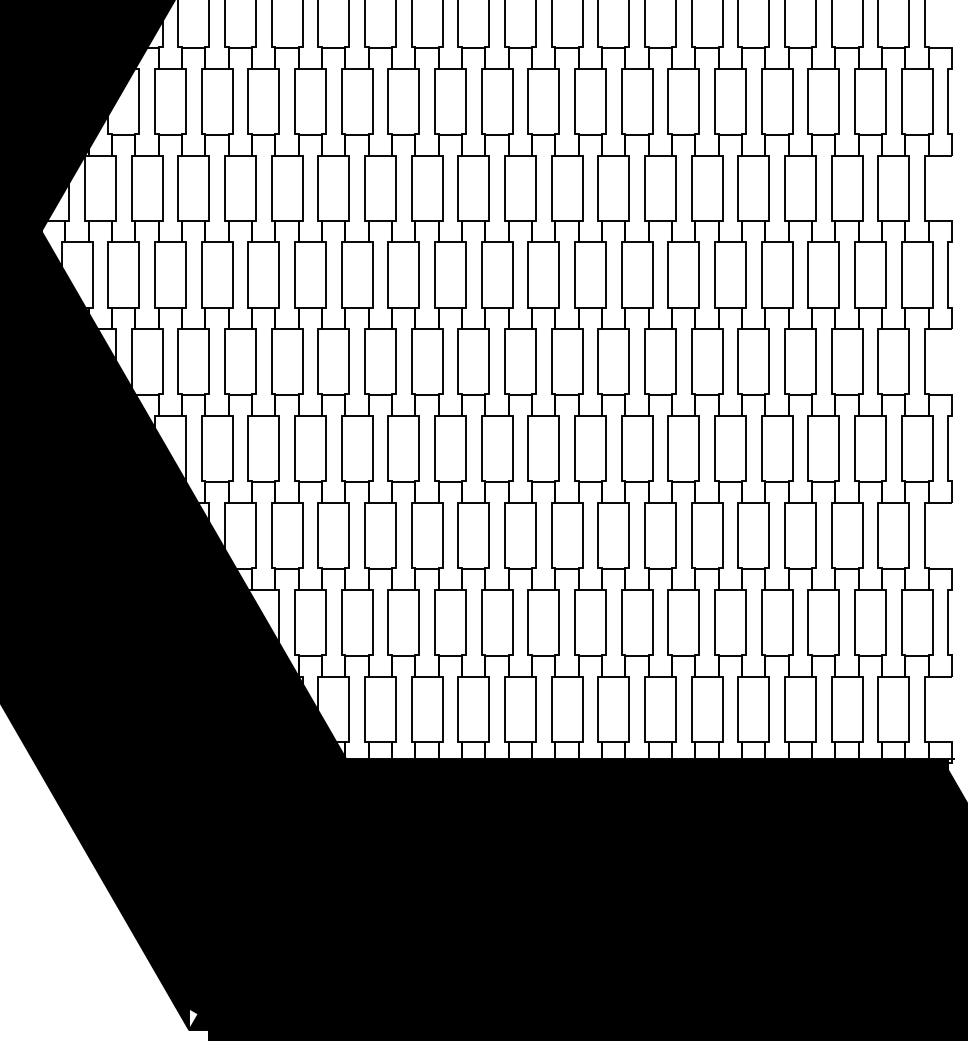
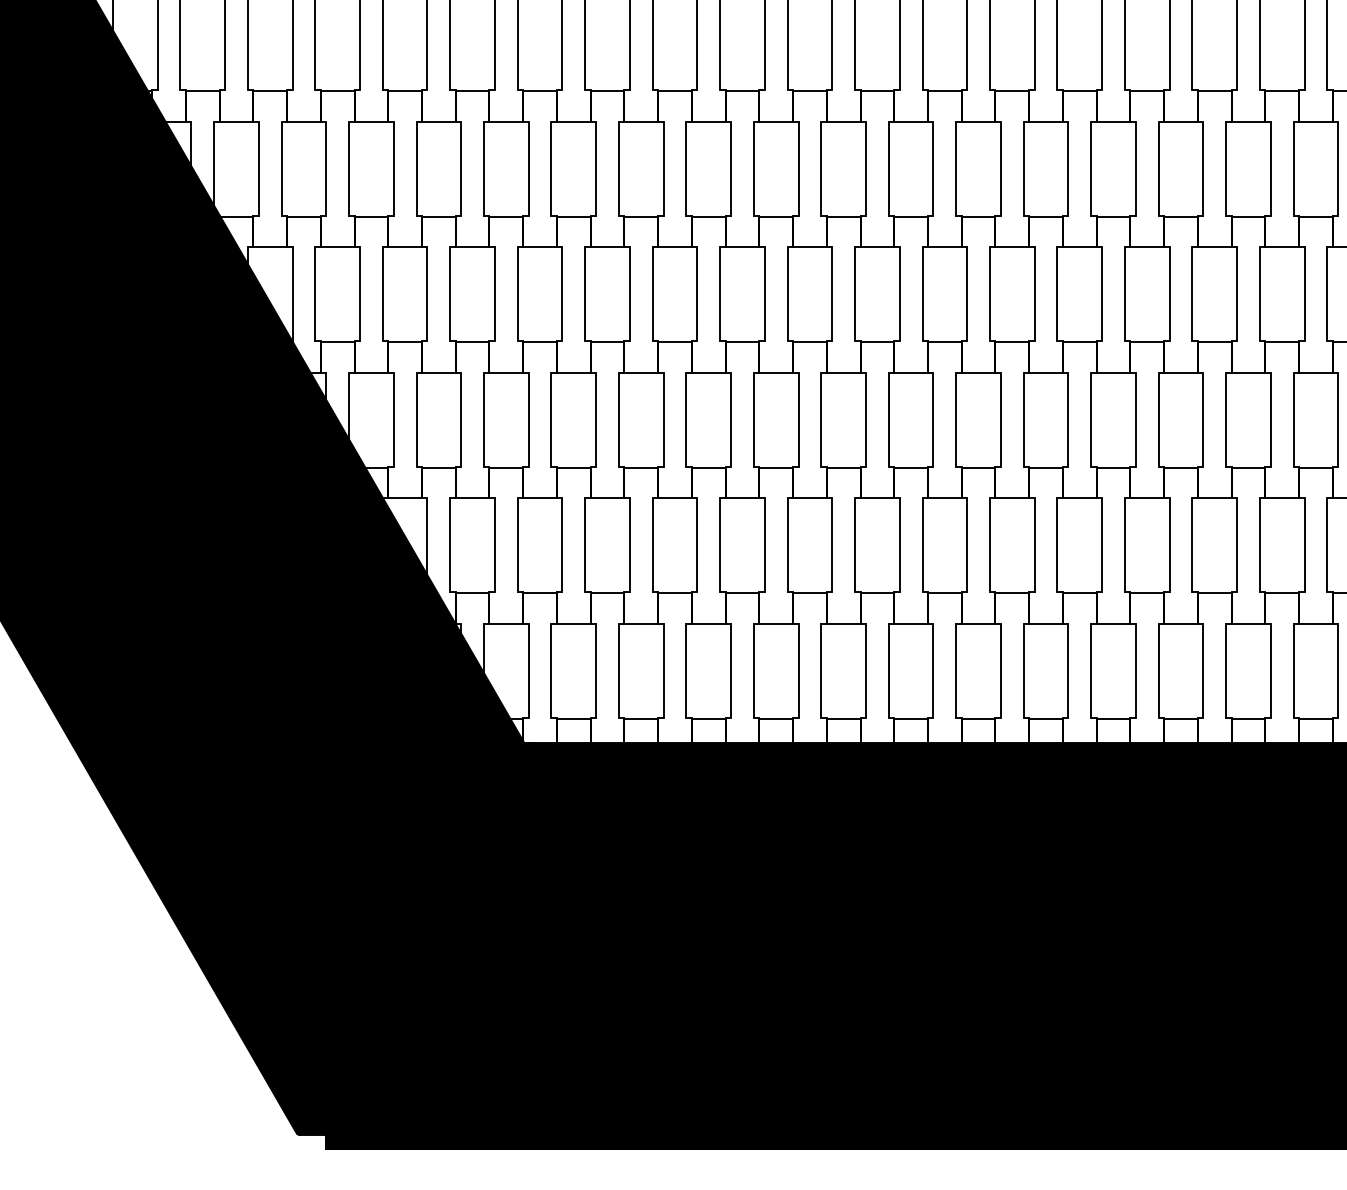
fill: (193, 1019) -> (303, 1119), added

